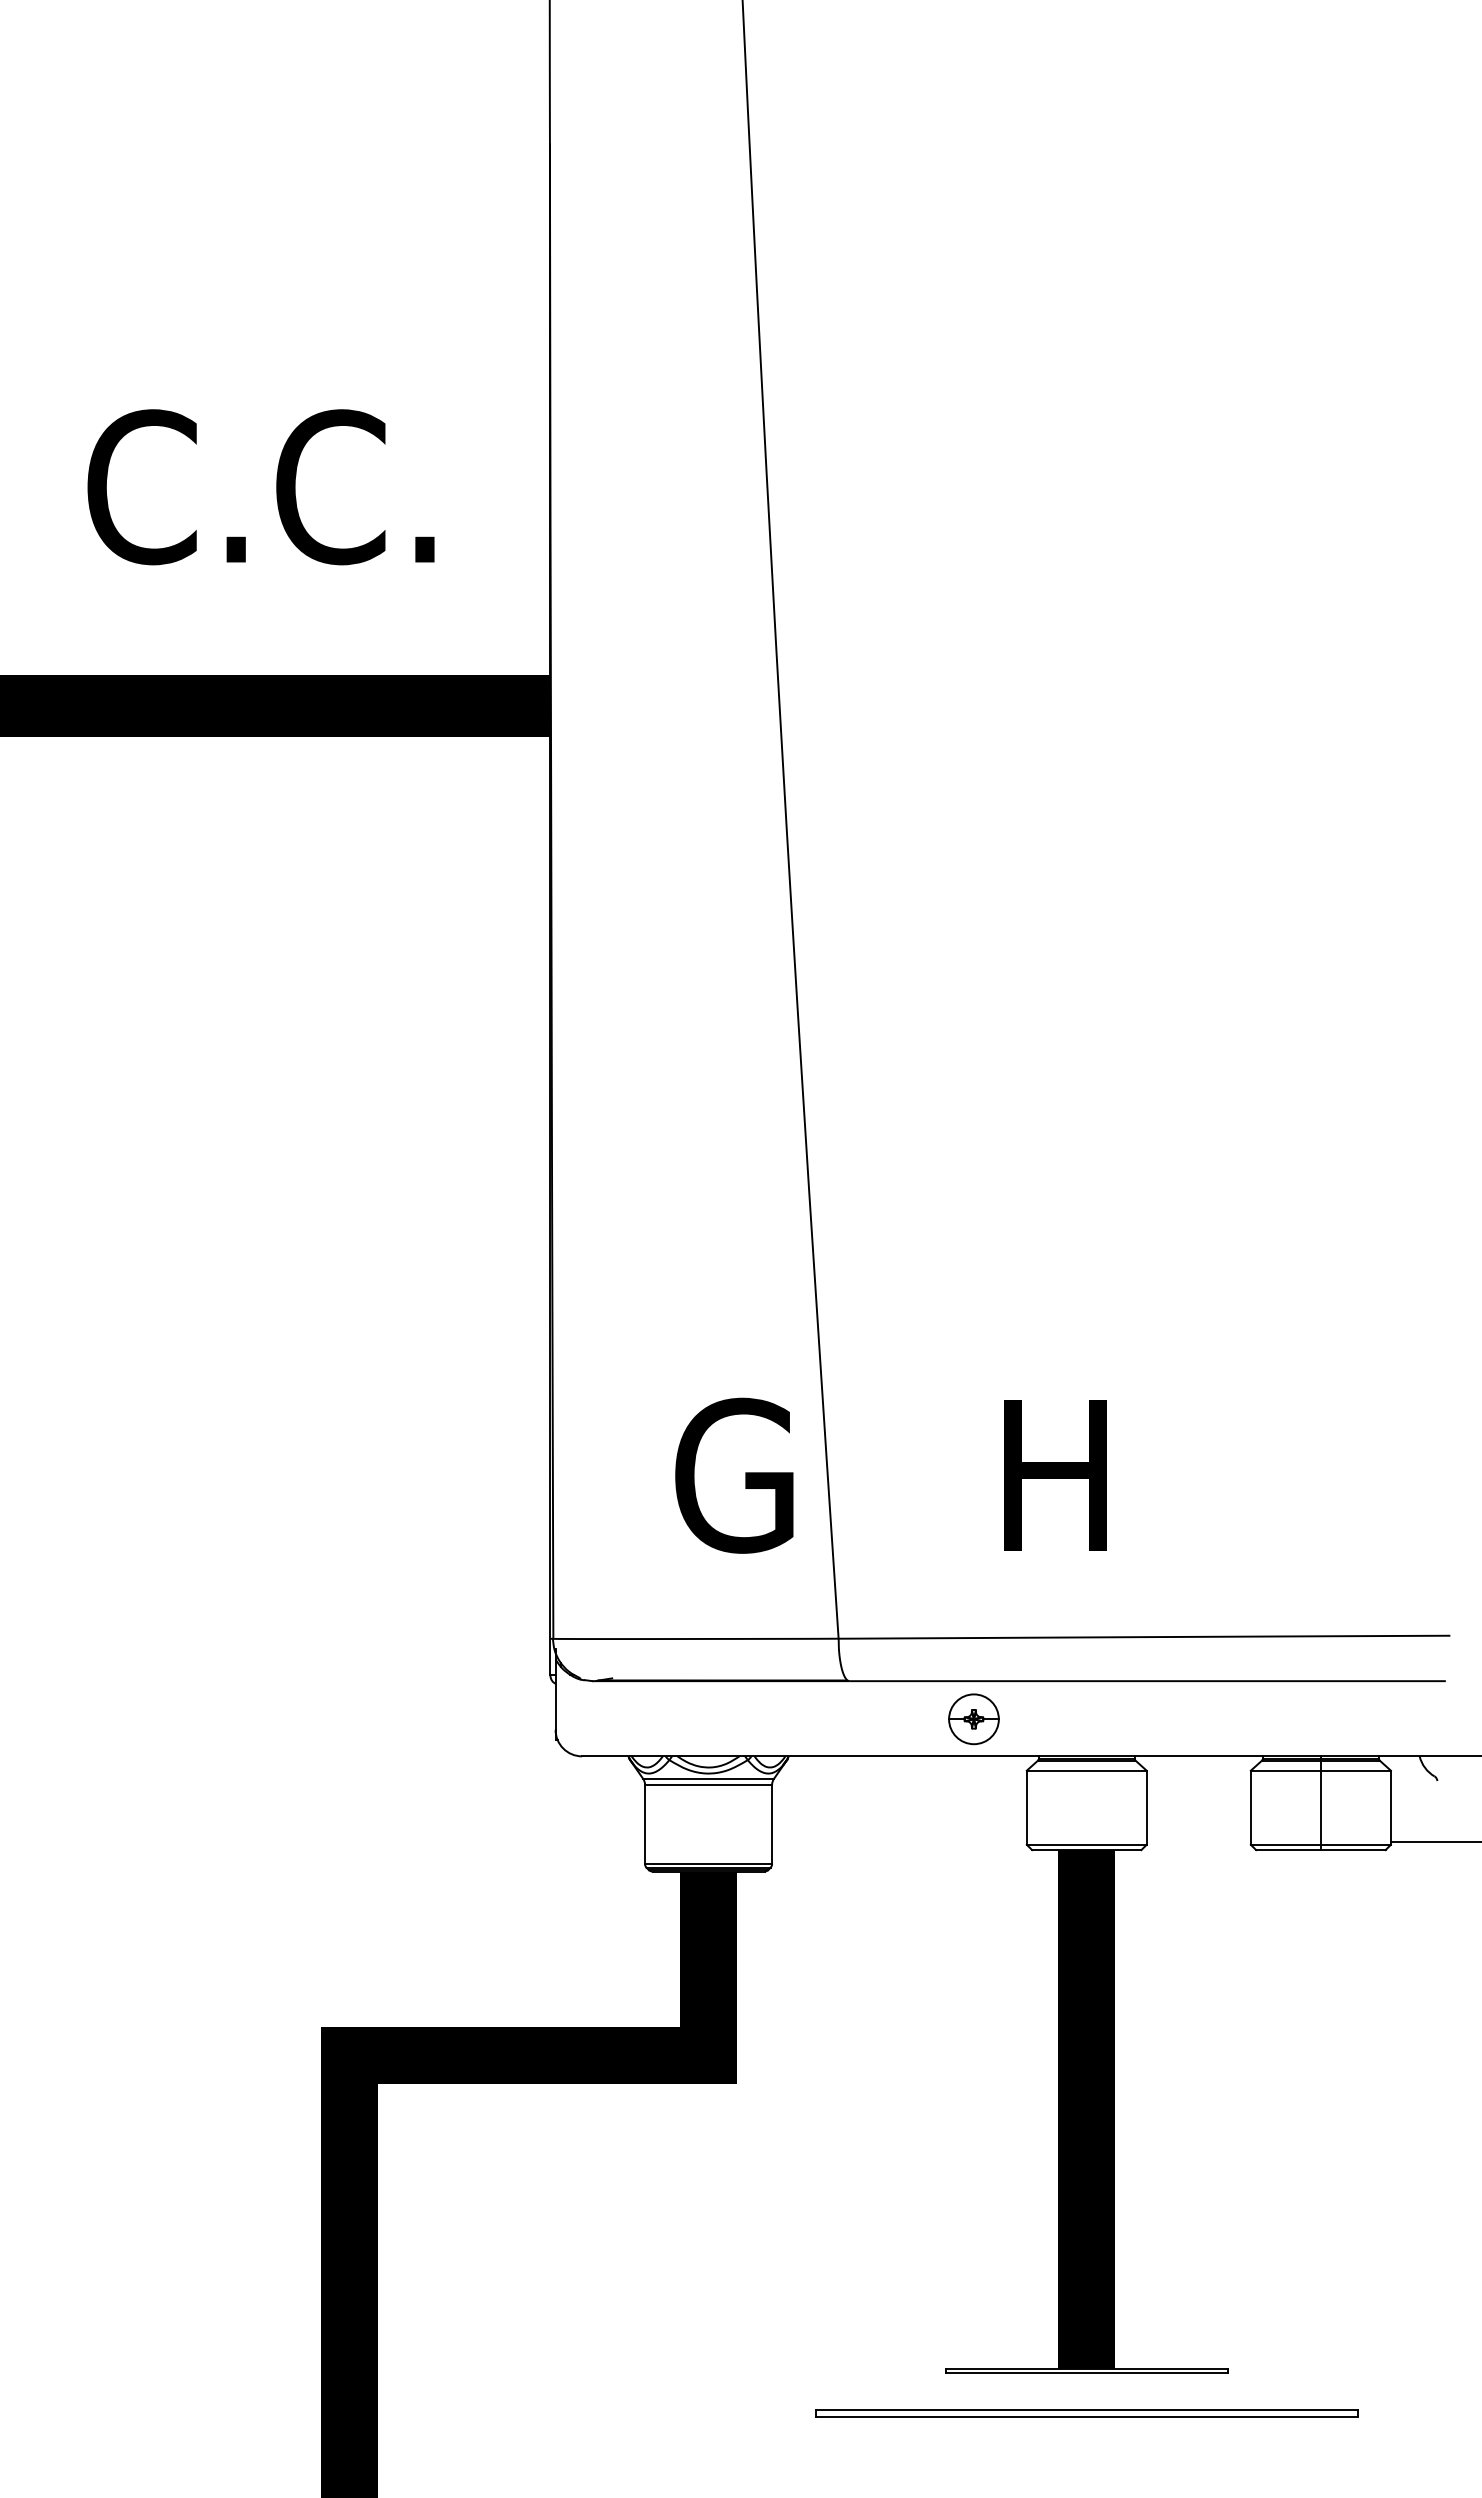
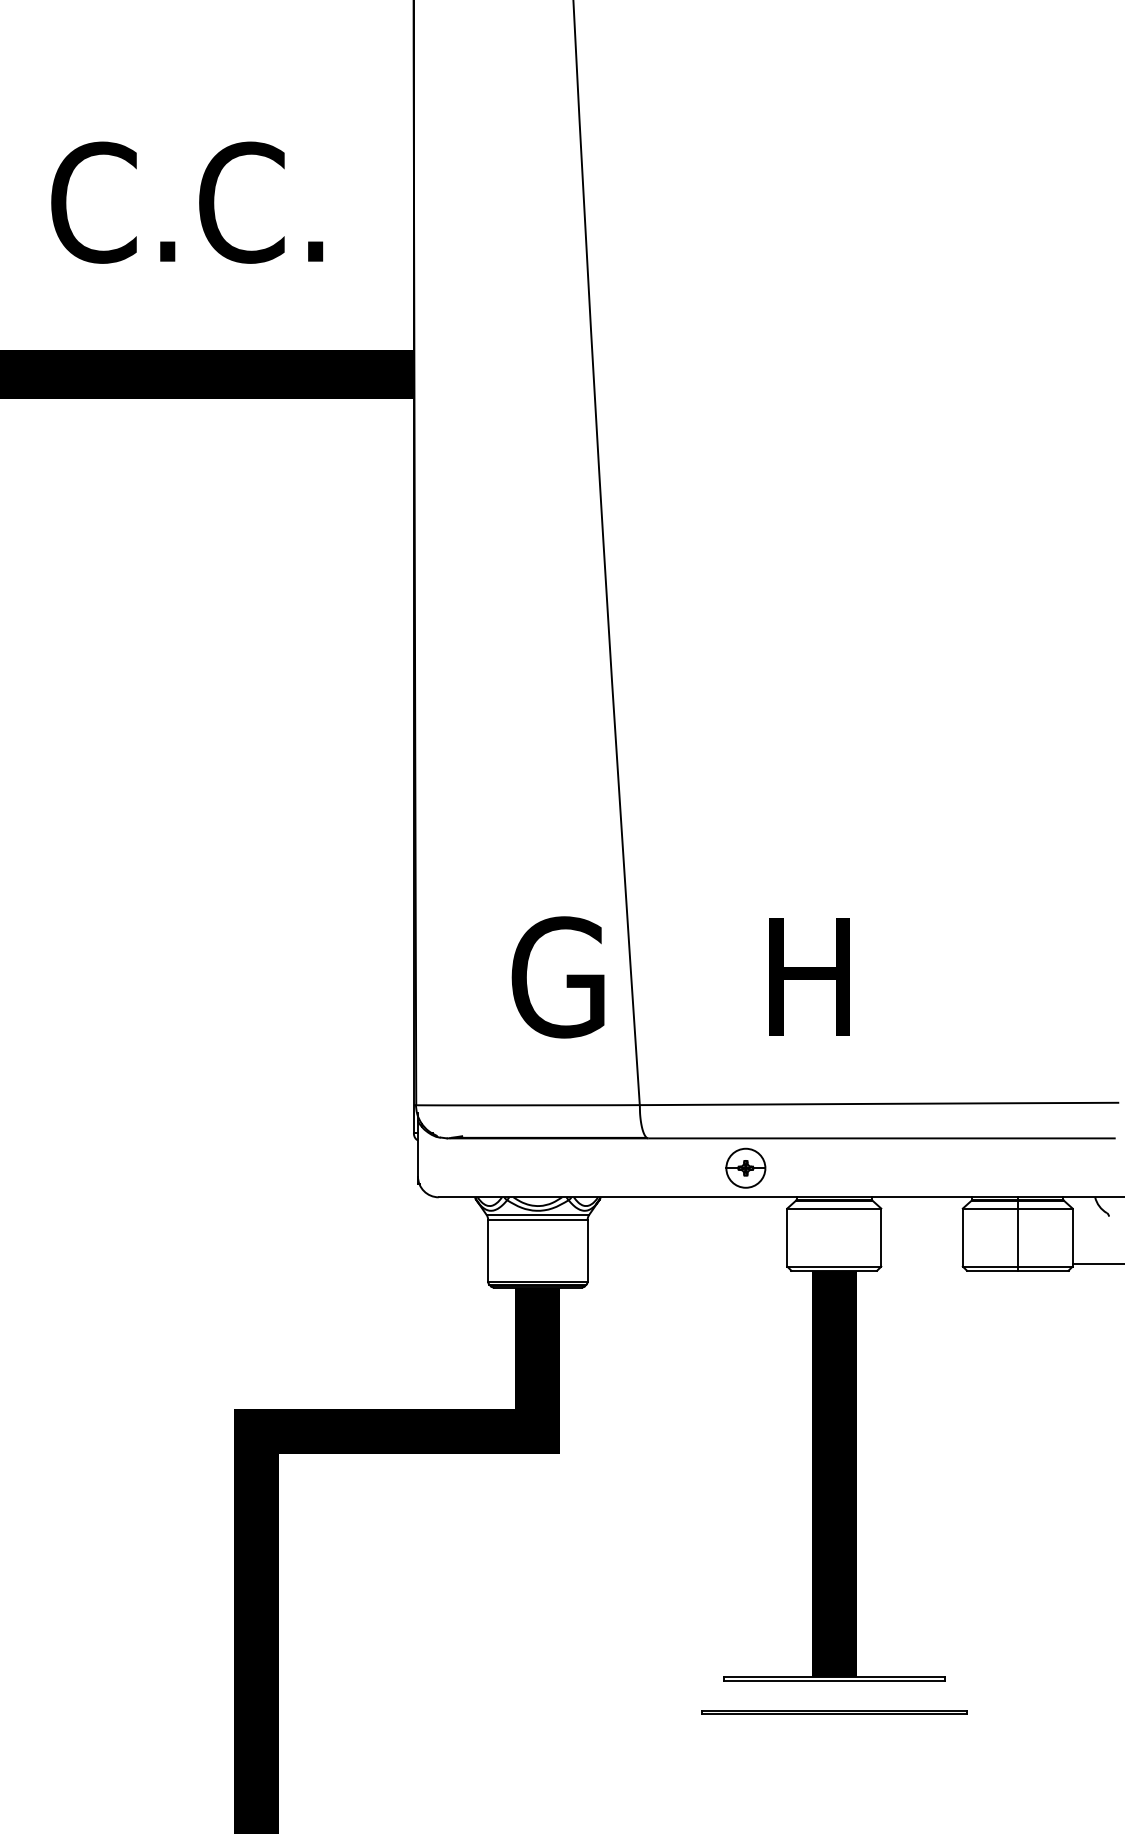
part: (1086, 2413) -> (834, 1712), size x0.62

